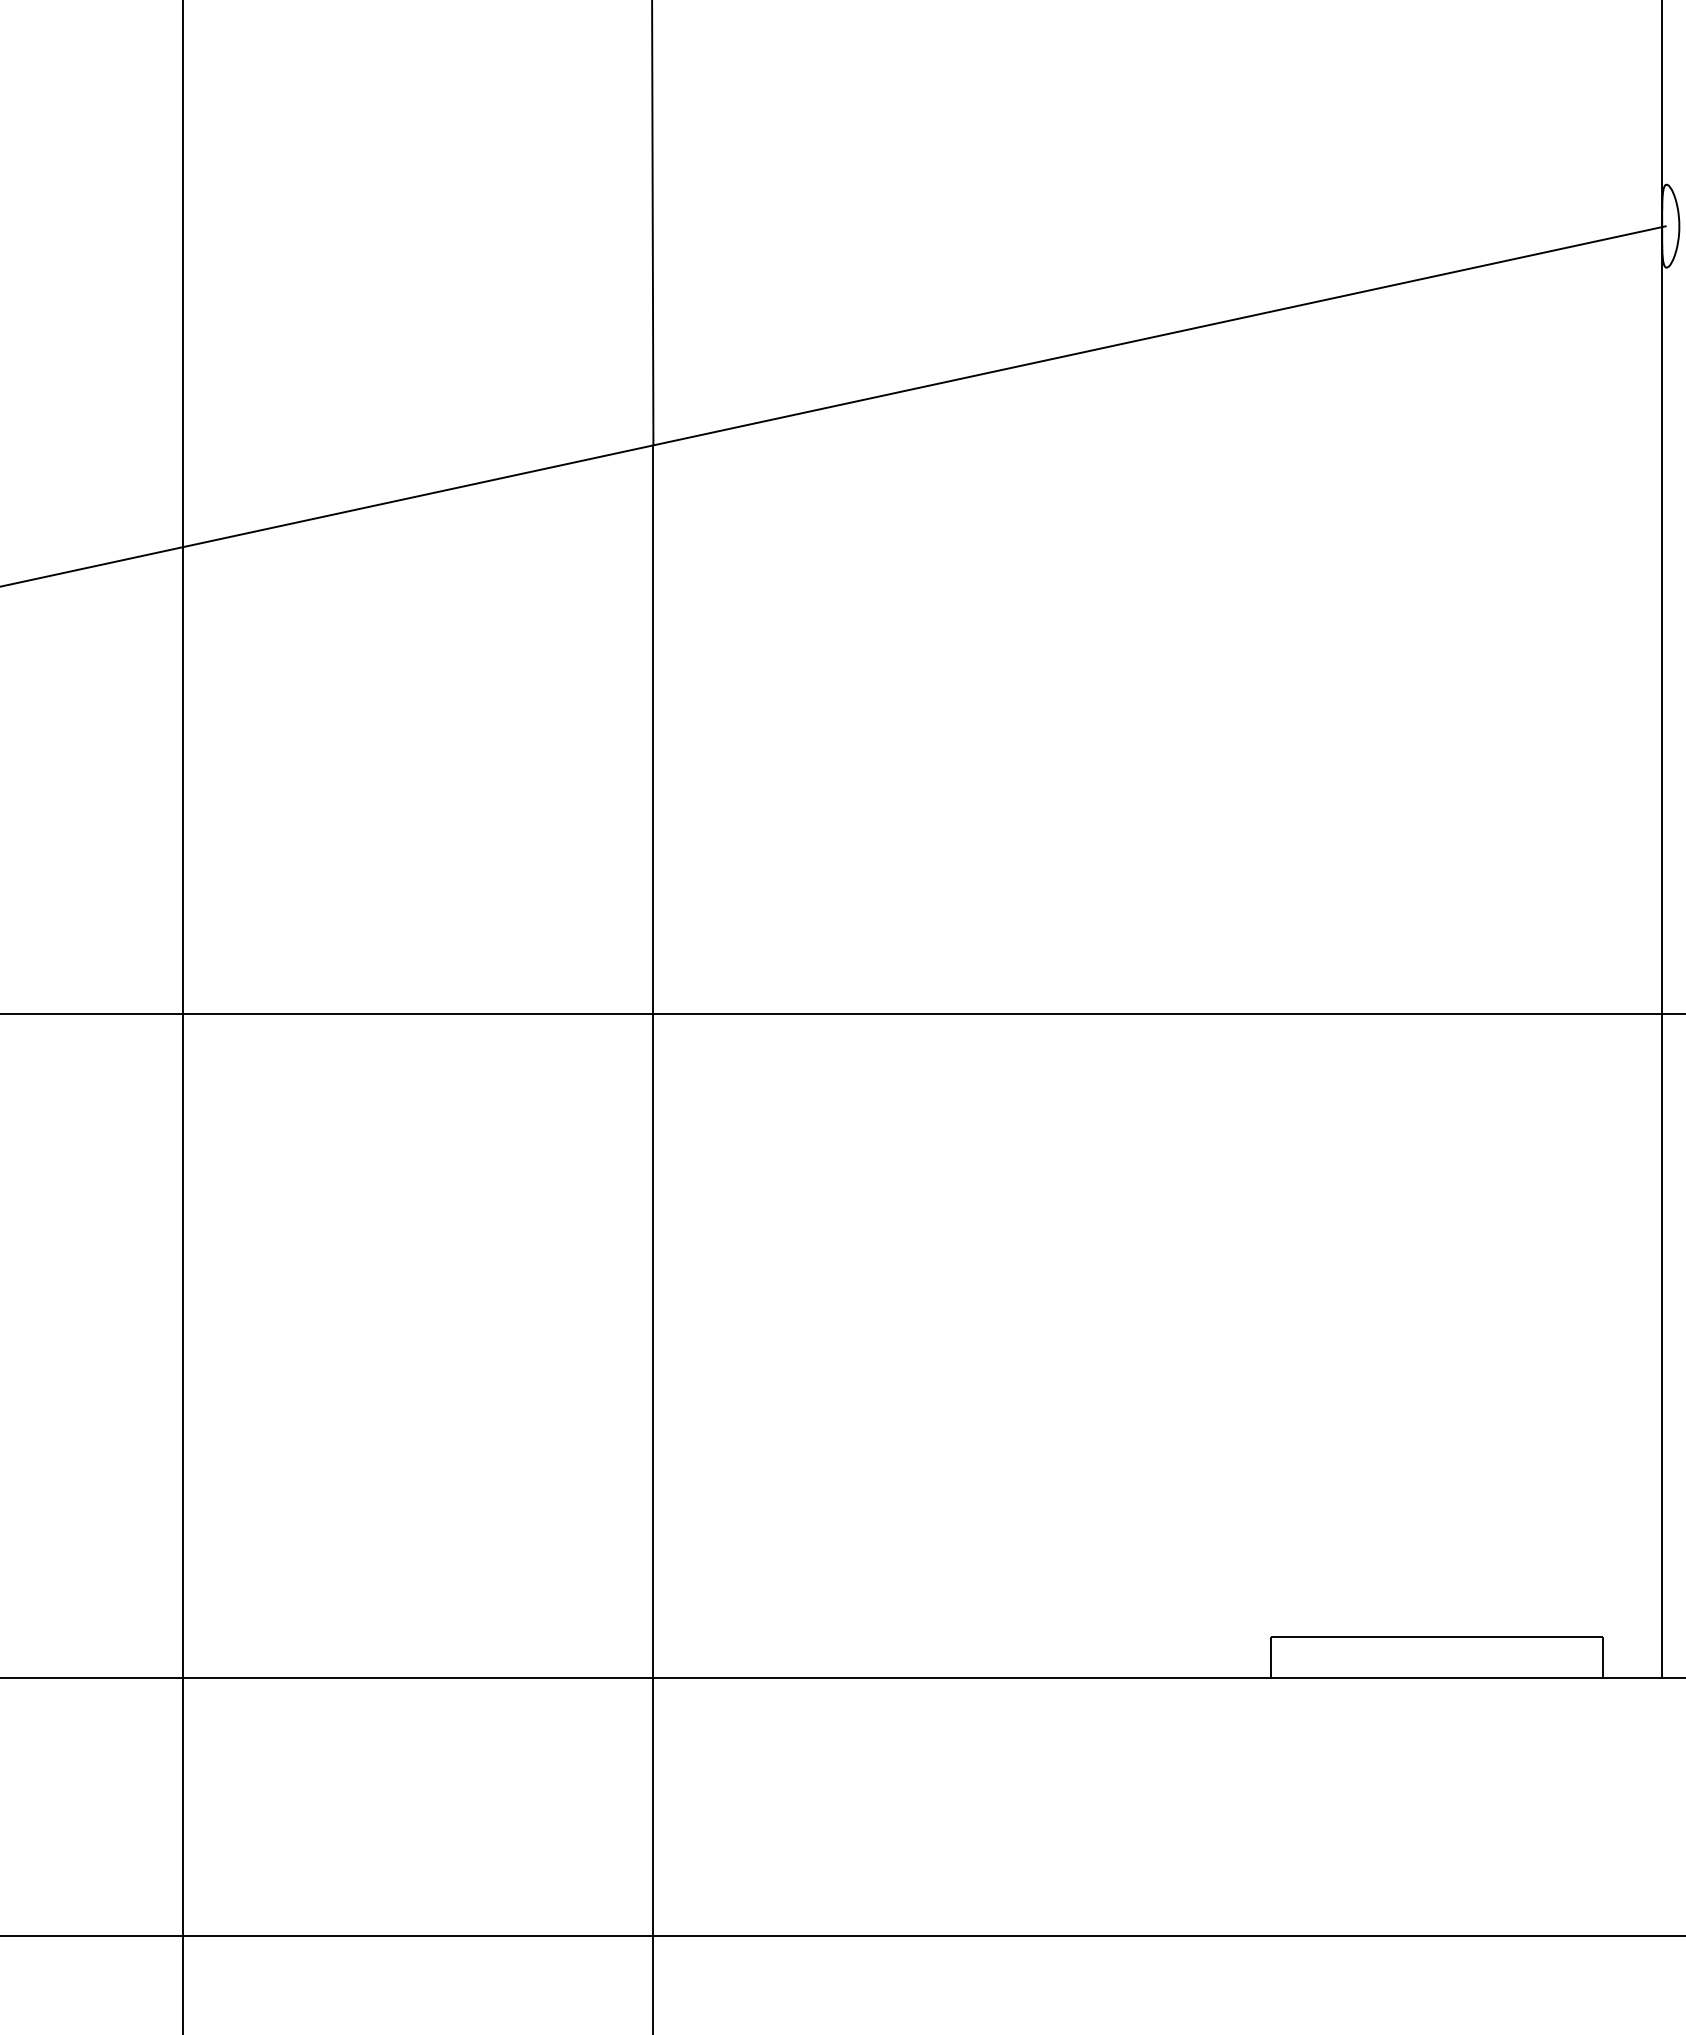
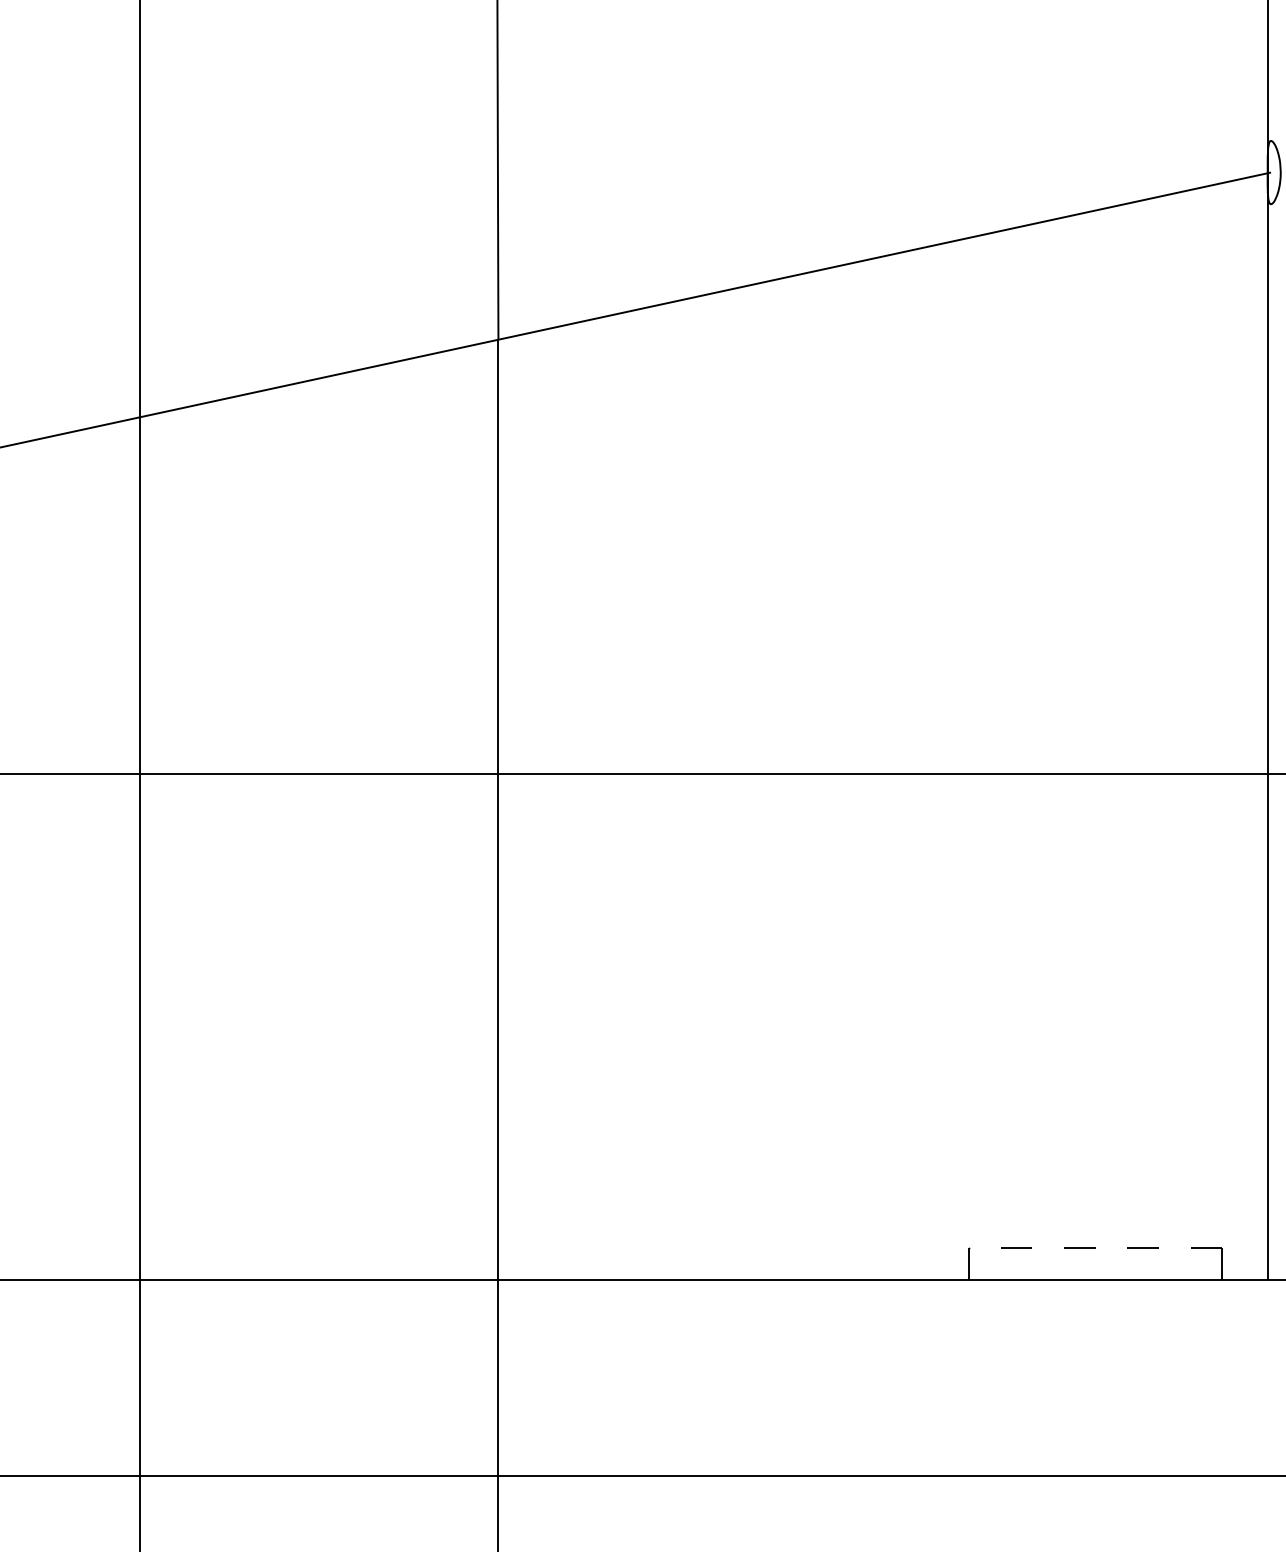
line: (1436, 1637) -> (1095, 1248), solid -> dashed

